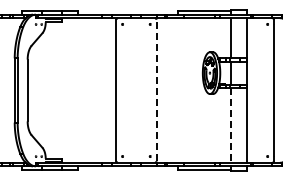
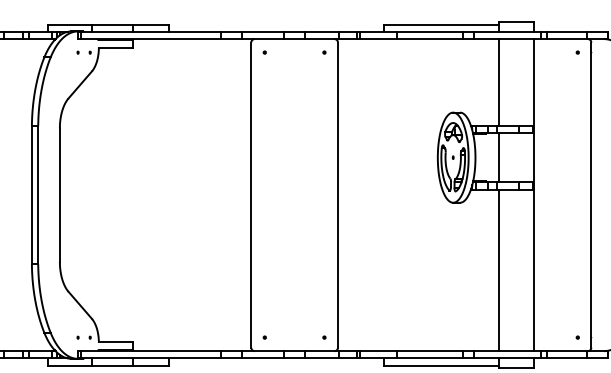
line: (156, 90) -> (337, 195), dashed -> solid
line: (231, 125) -> (499, 270), dashed -> solid

